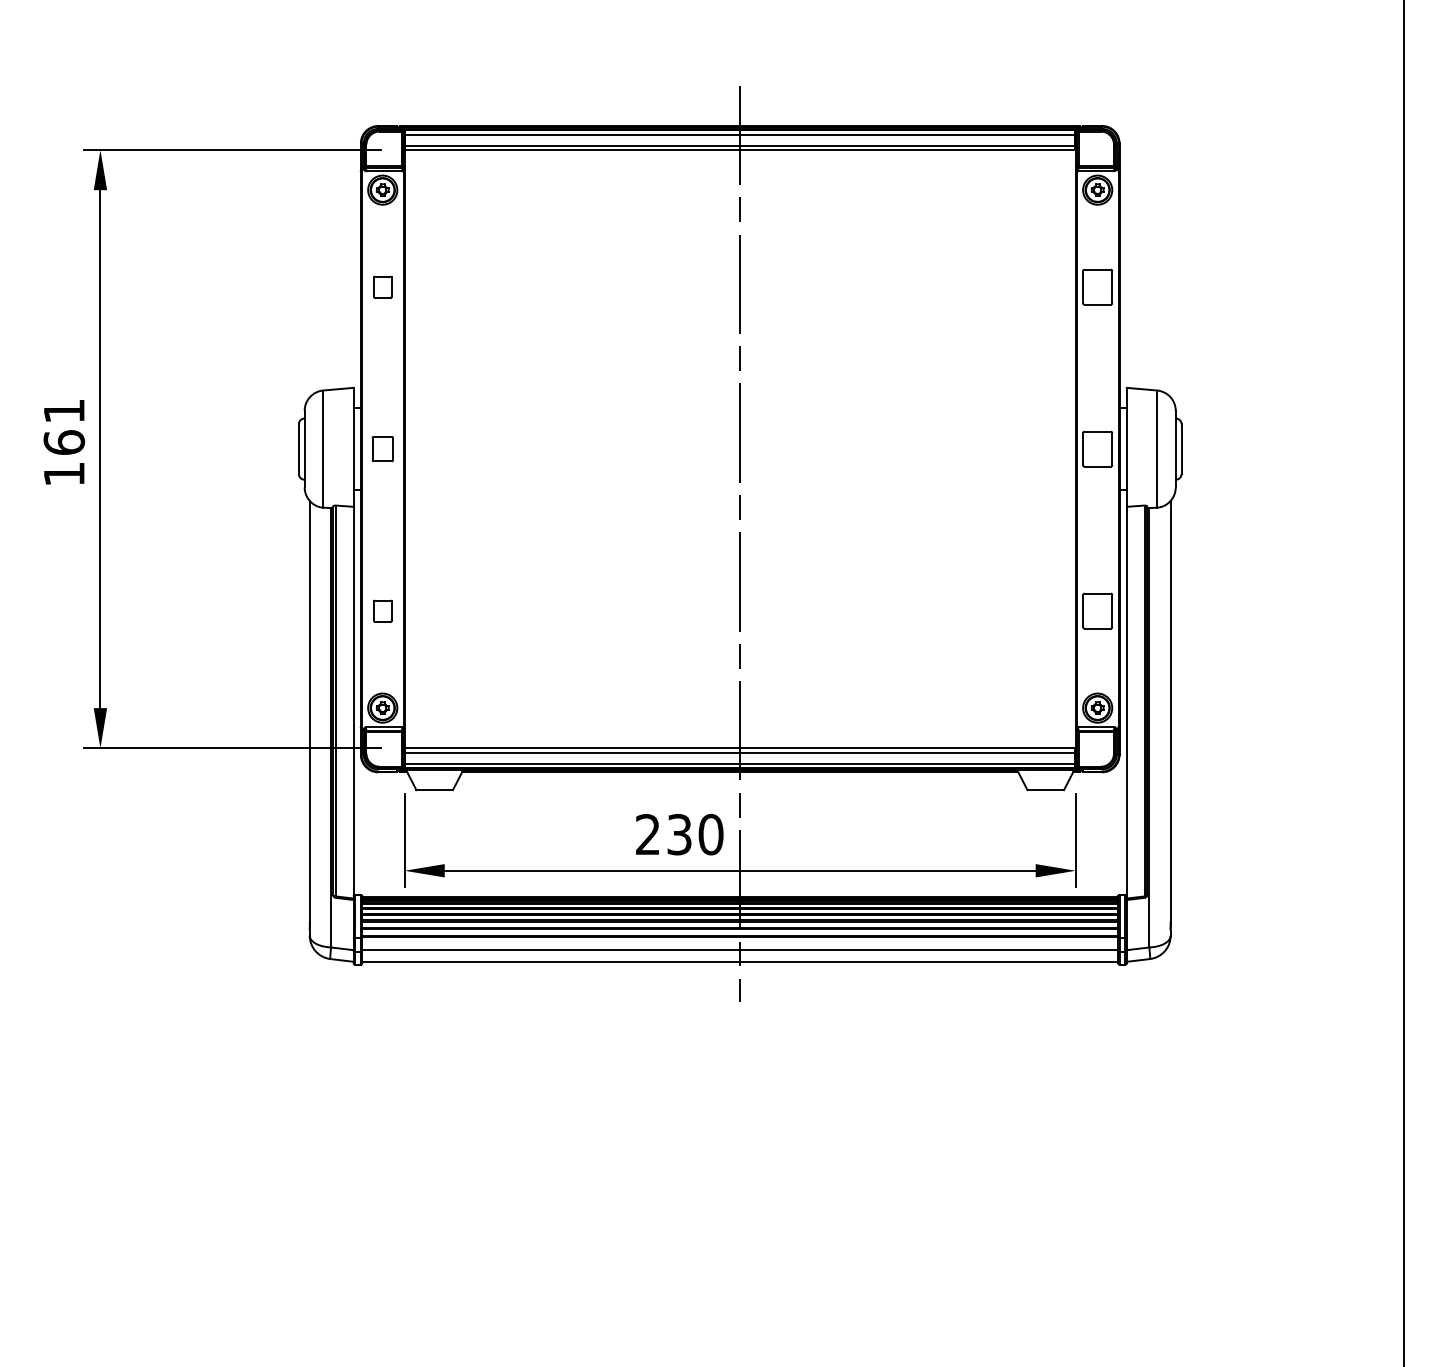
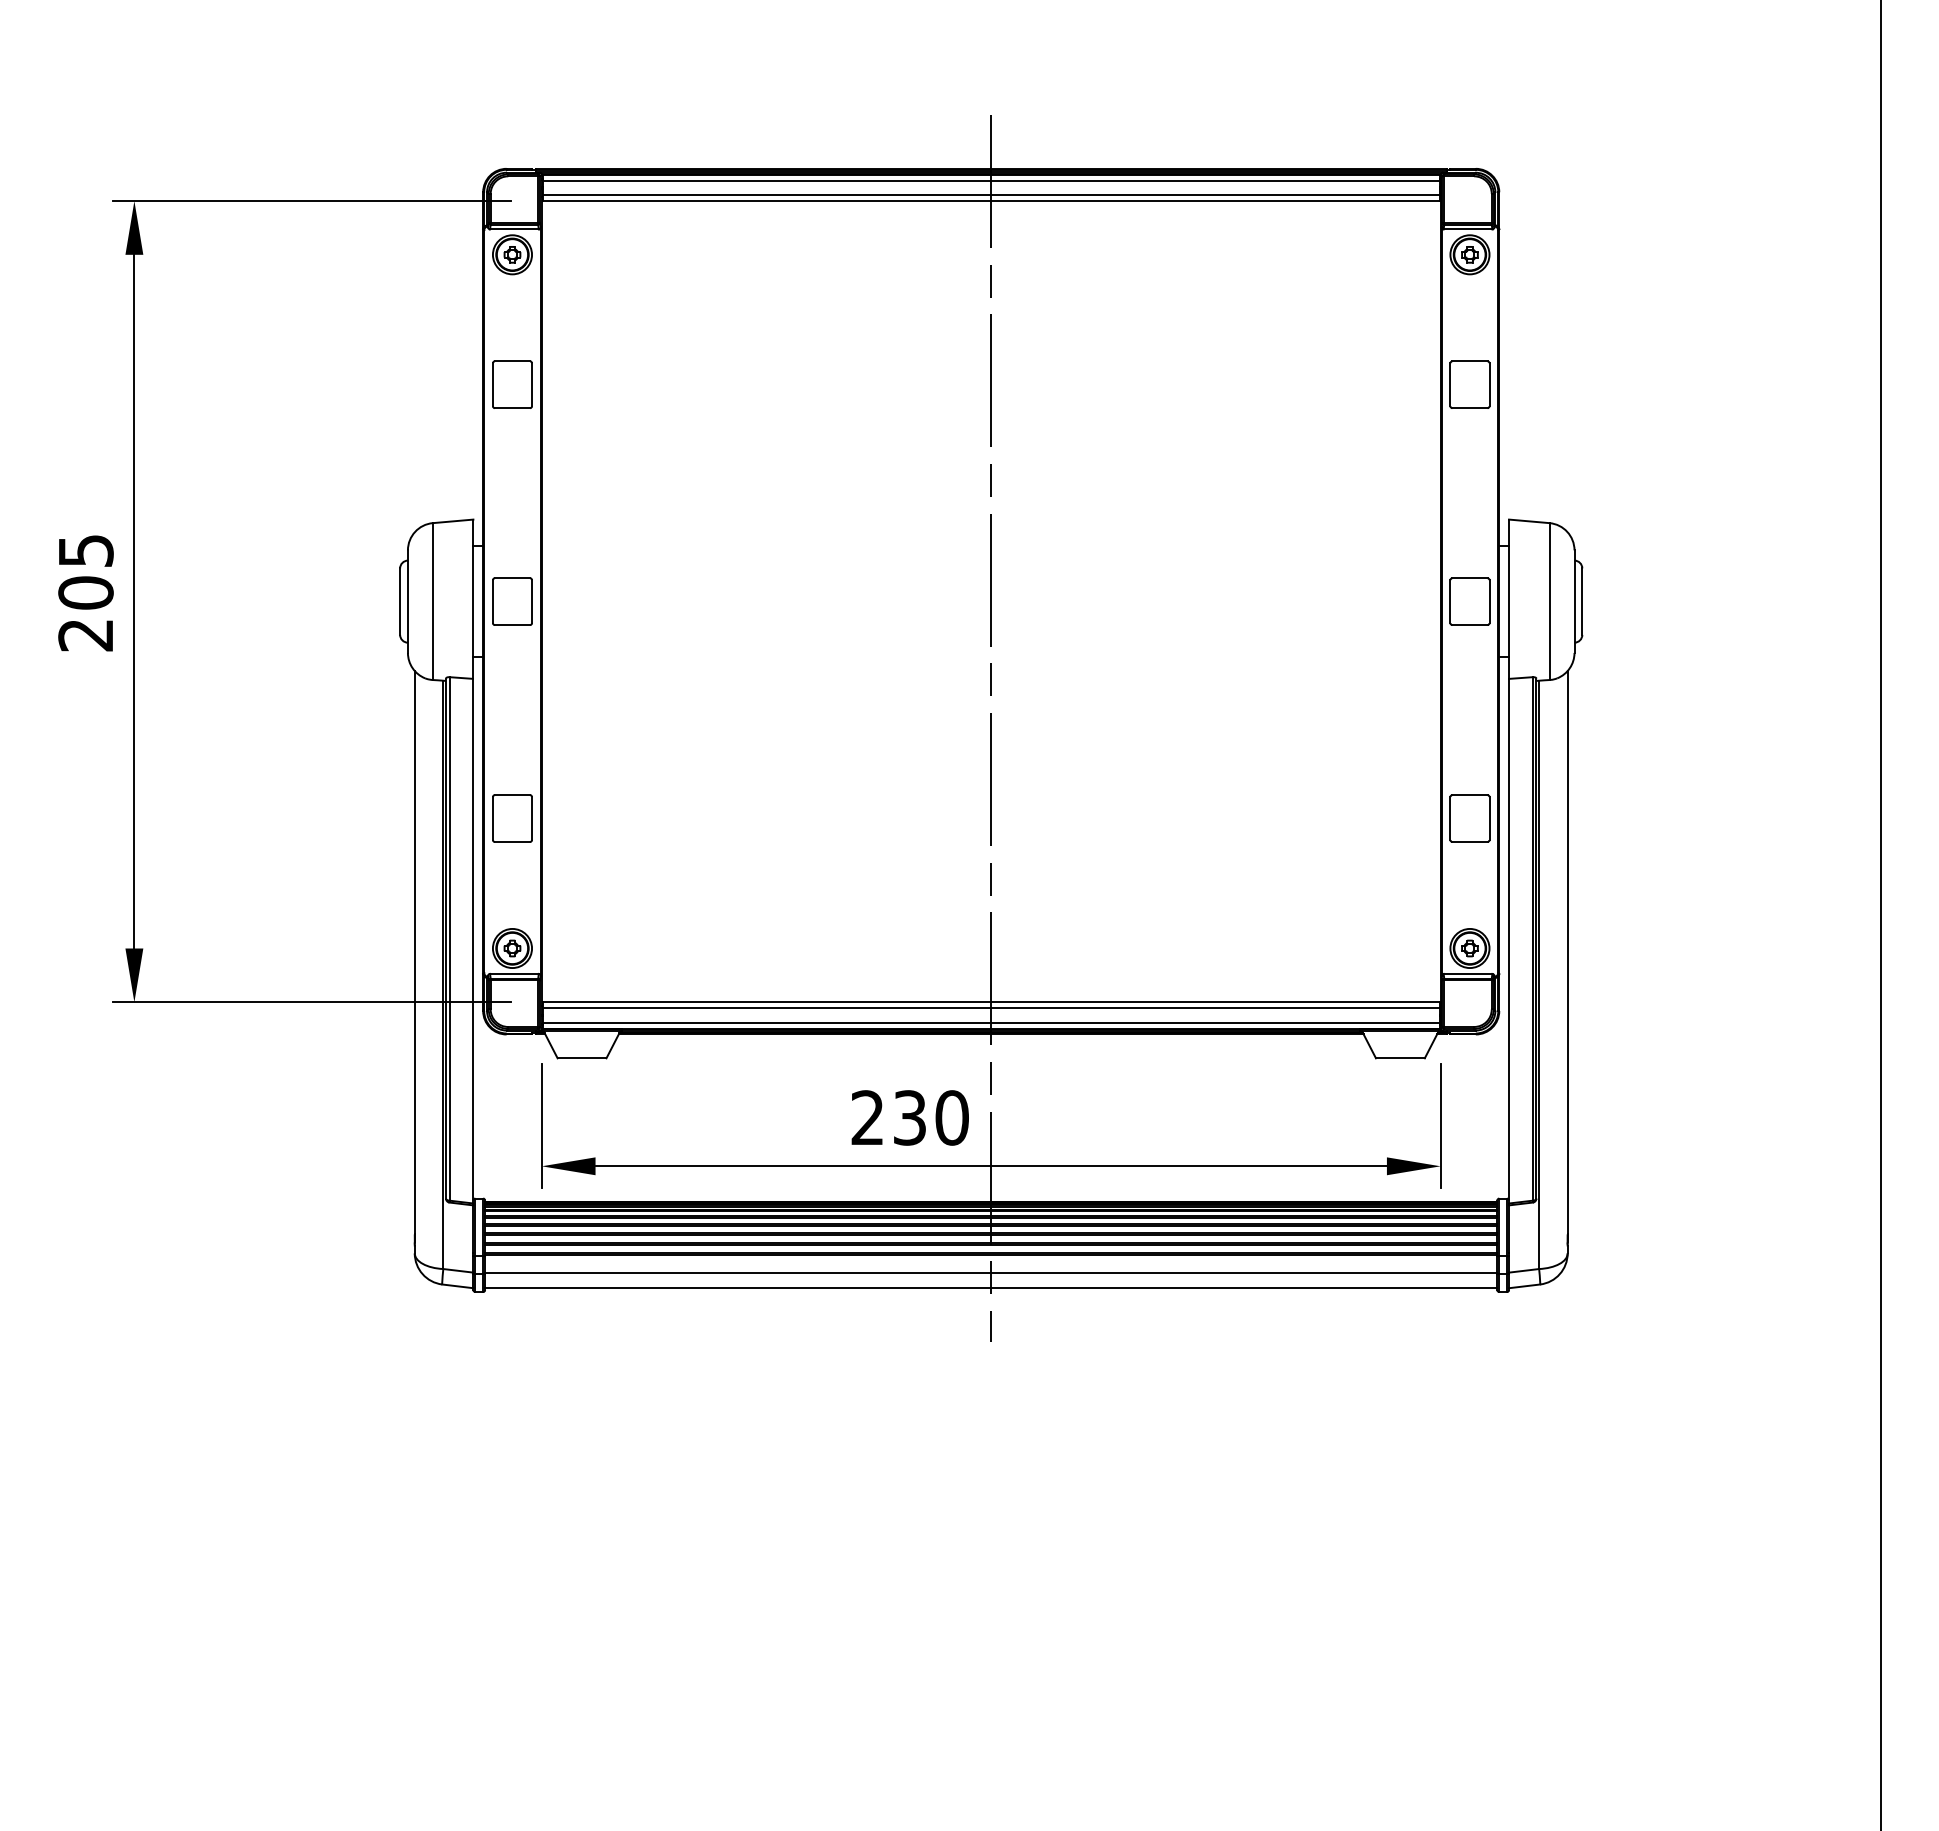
part: (382, 287) -> (512, 384), size x1.67
text: (63, 443) -> (85, 593), 161 -> 205
part: (382, 449) -> (512, 601), size x1.43
part: (382, 611) -> (512, 818), size x1.67

